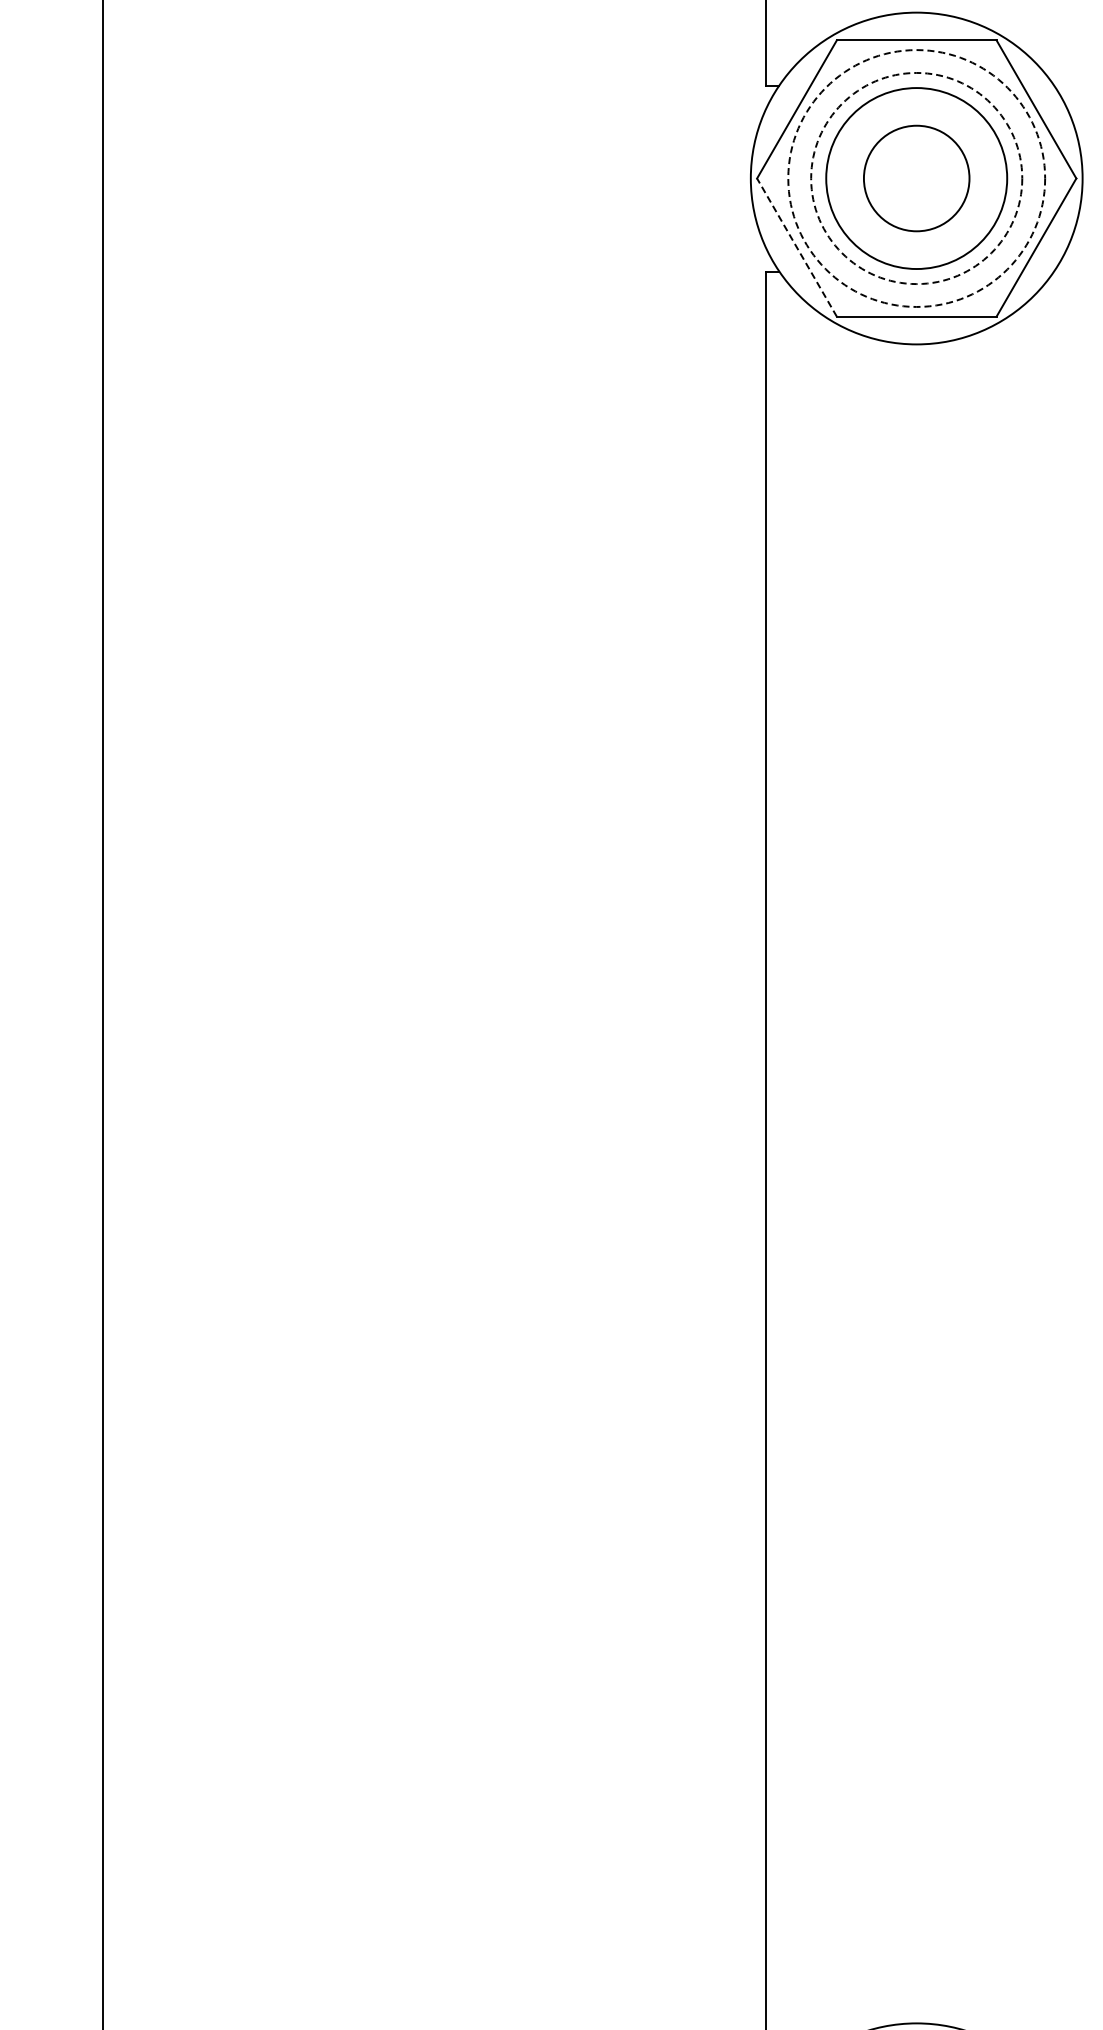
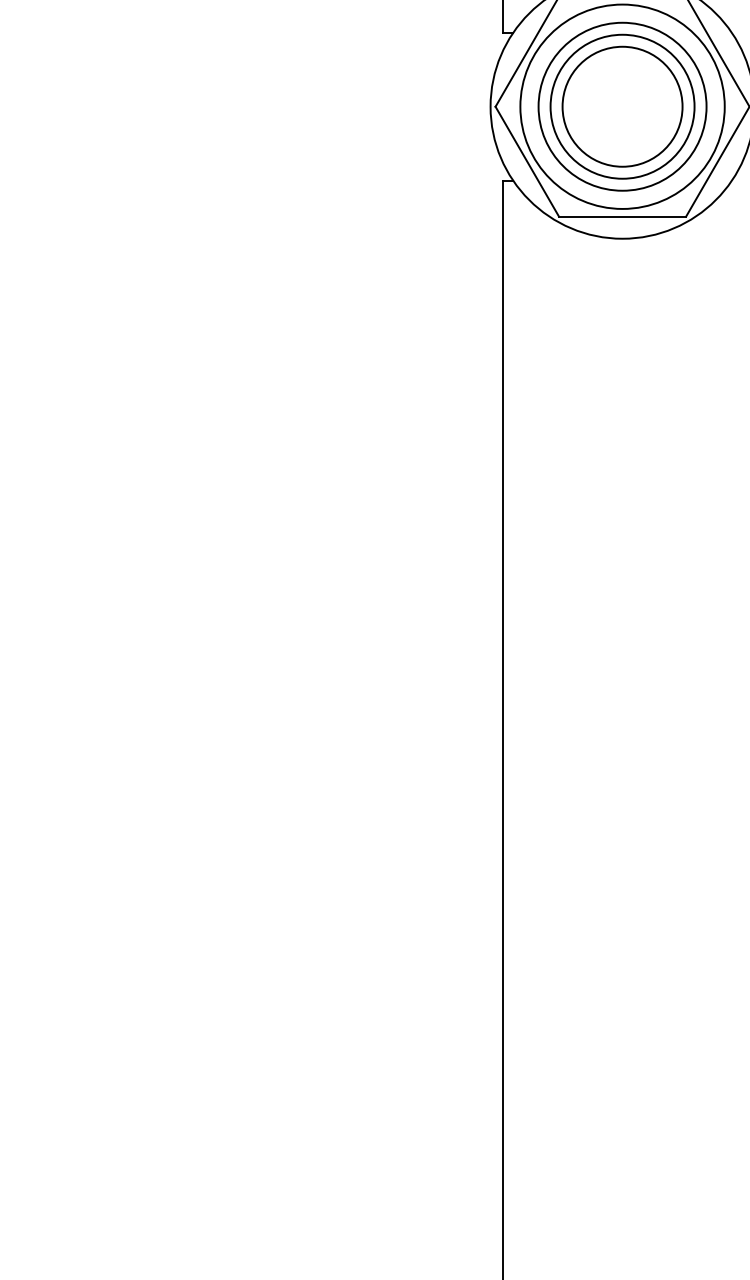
circle: (916, 178) -> (622, 106), dashed -> solid
circle: (916, 178) -> (622, 106), dashed -> solid
circle: (916, 178) -> (622, 106), size x1.43
line: (797, 247) -> (527, 161), dashed -> solid

